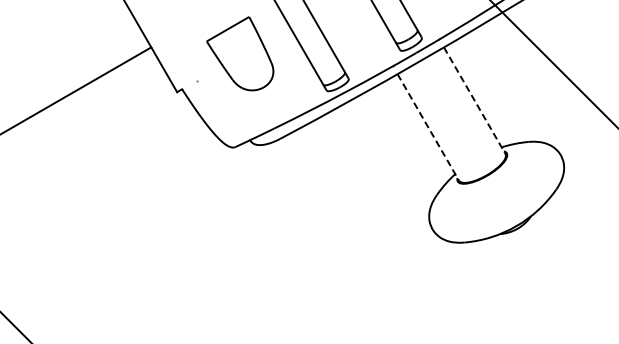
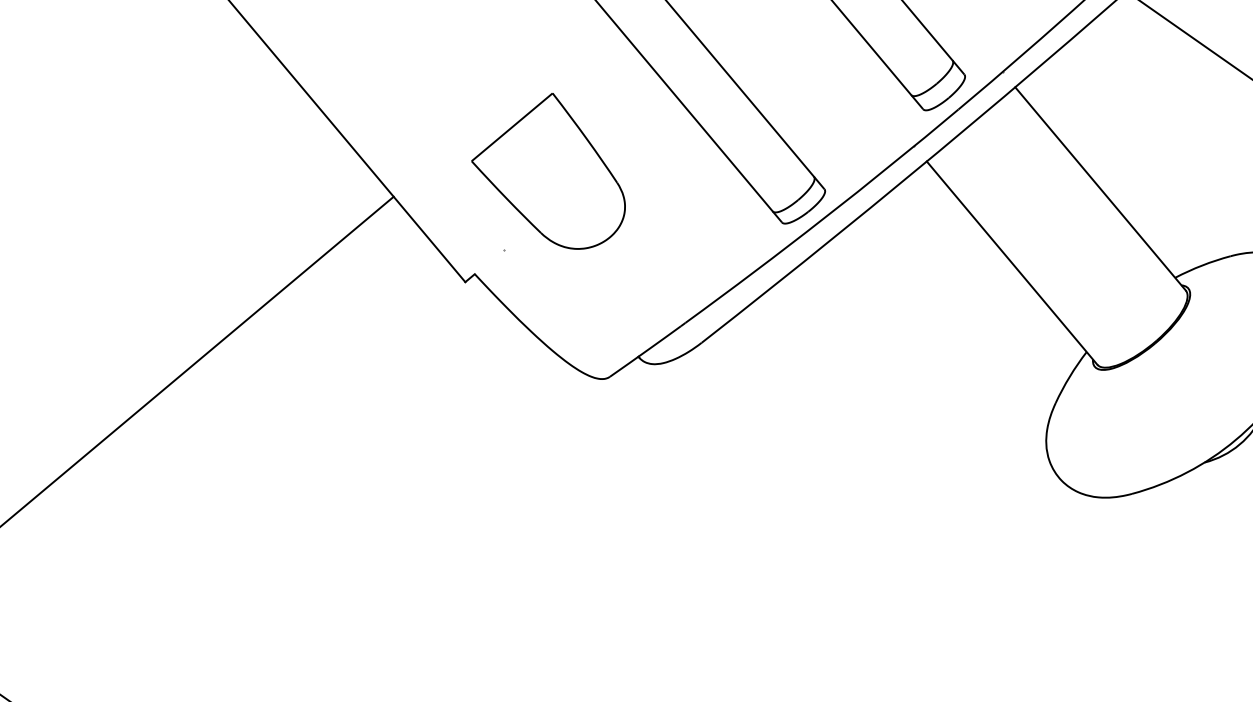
part: (240, 53) -> (547, 174), moved
line: (474, 100) -> (1099, 188), dashed -> solid
line: (428, 127) -> (1012, 263), dashed -> solid

